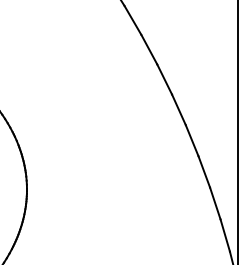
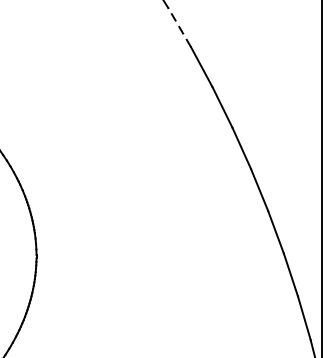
line: (132, 20) -> (179, 27), solid -> dashed

